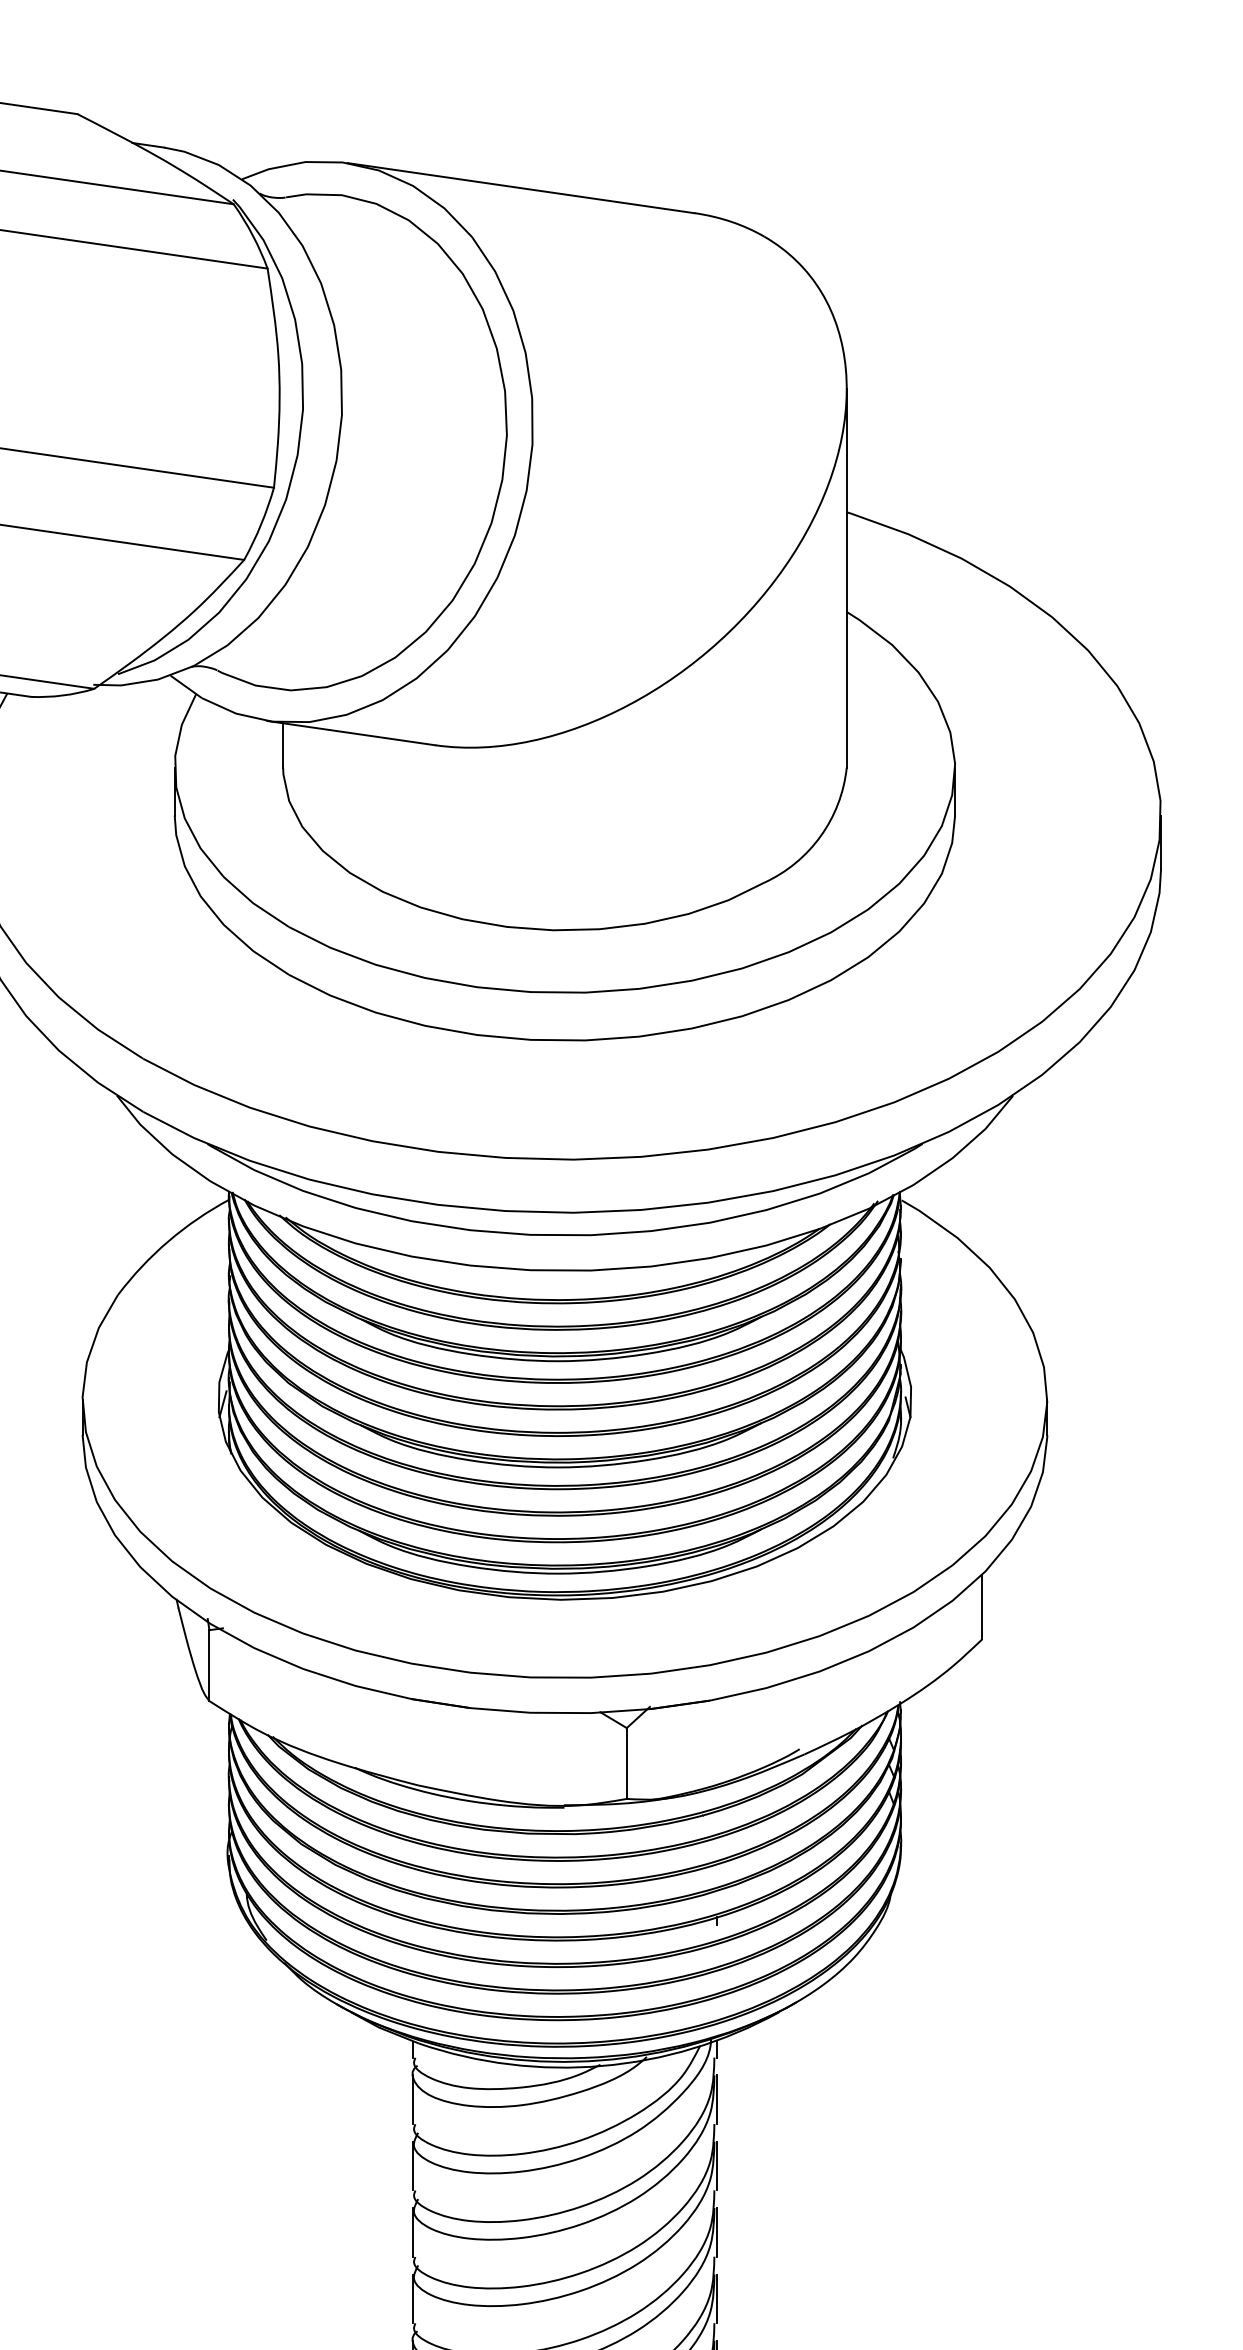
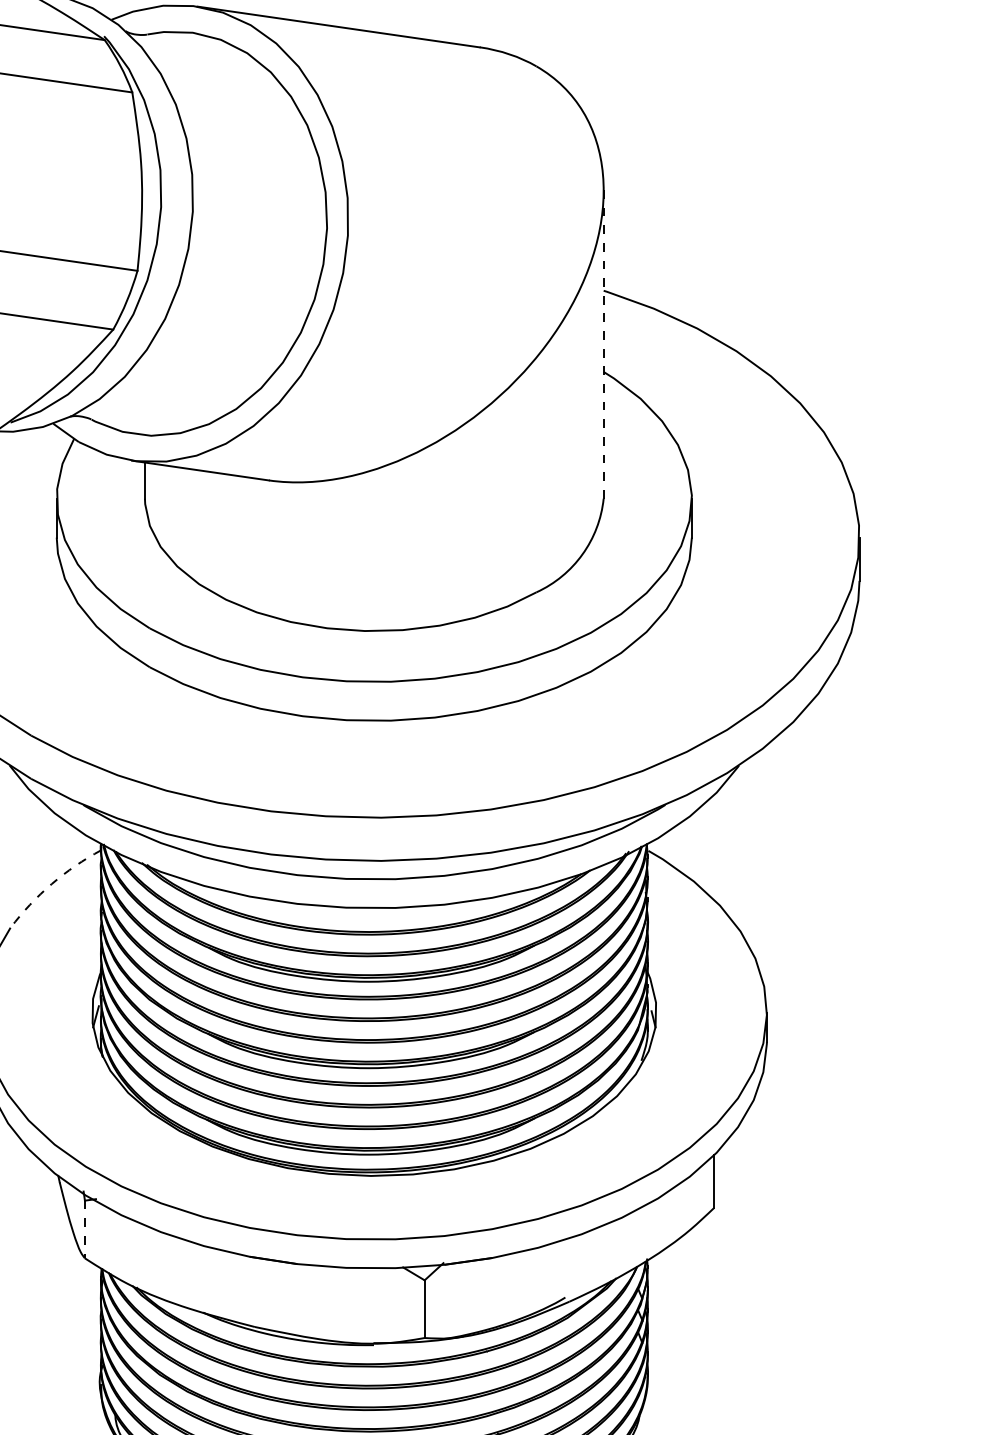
line: (846, 577) -> (603, 343), solid -> dashed
arc: (168, 1241) -> (51, 884), solid -> dashed
line: (209, 1666) -> (85, 1230), solid -> dashed

